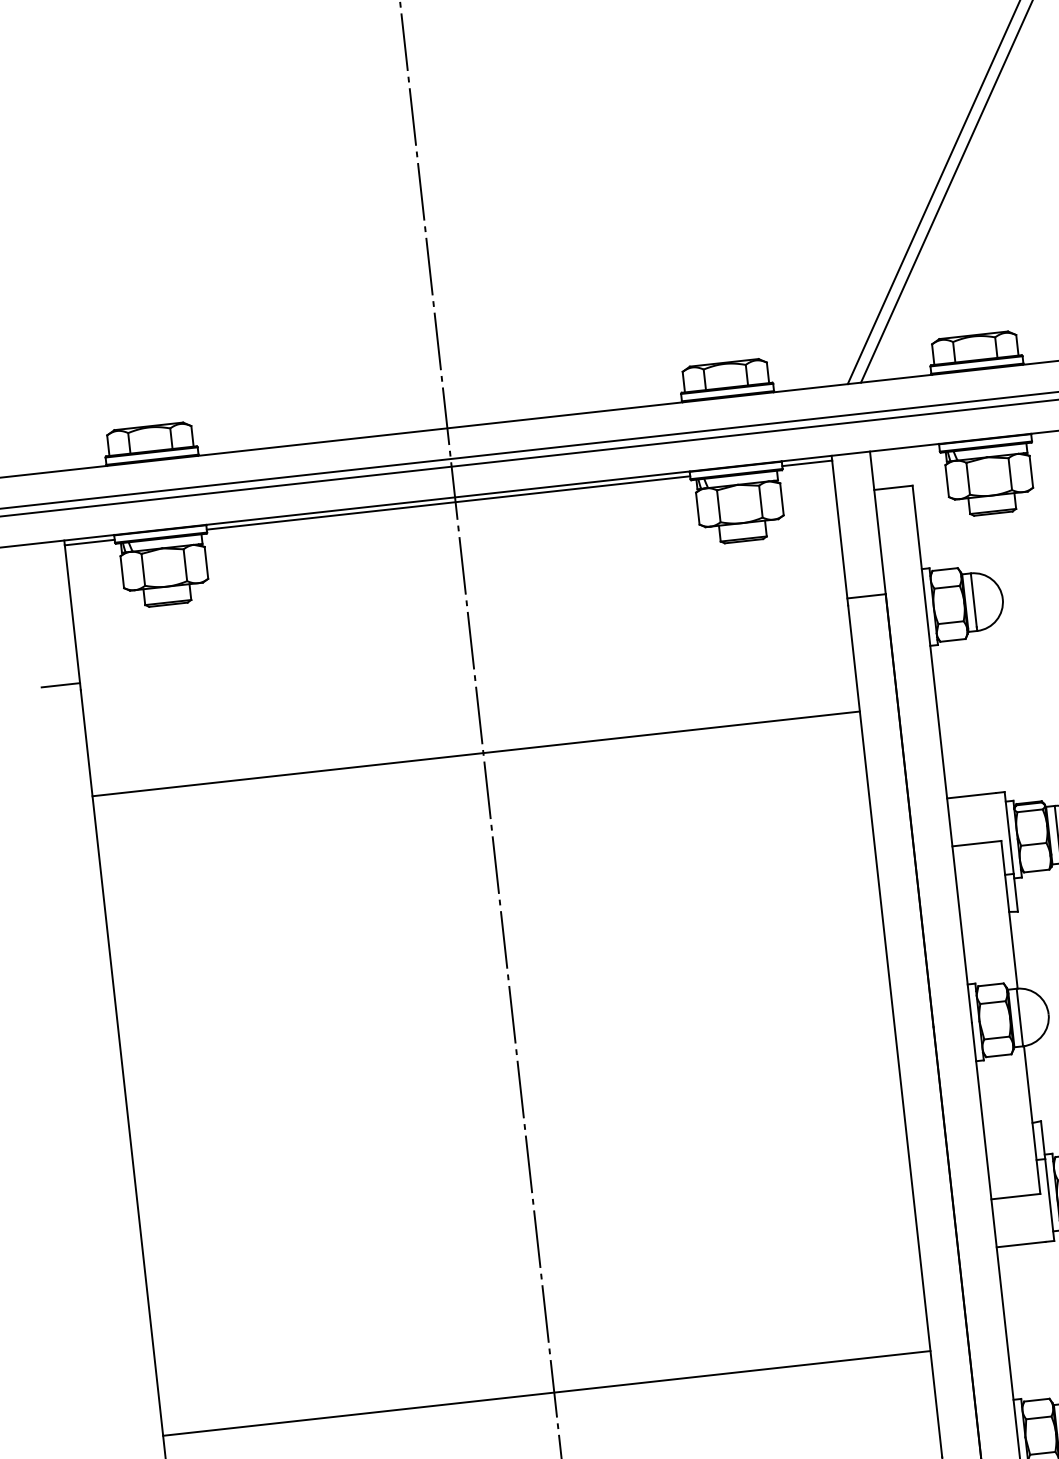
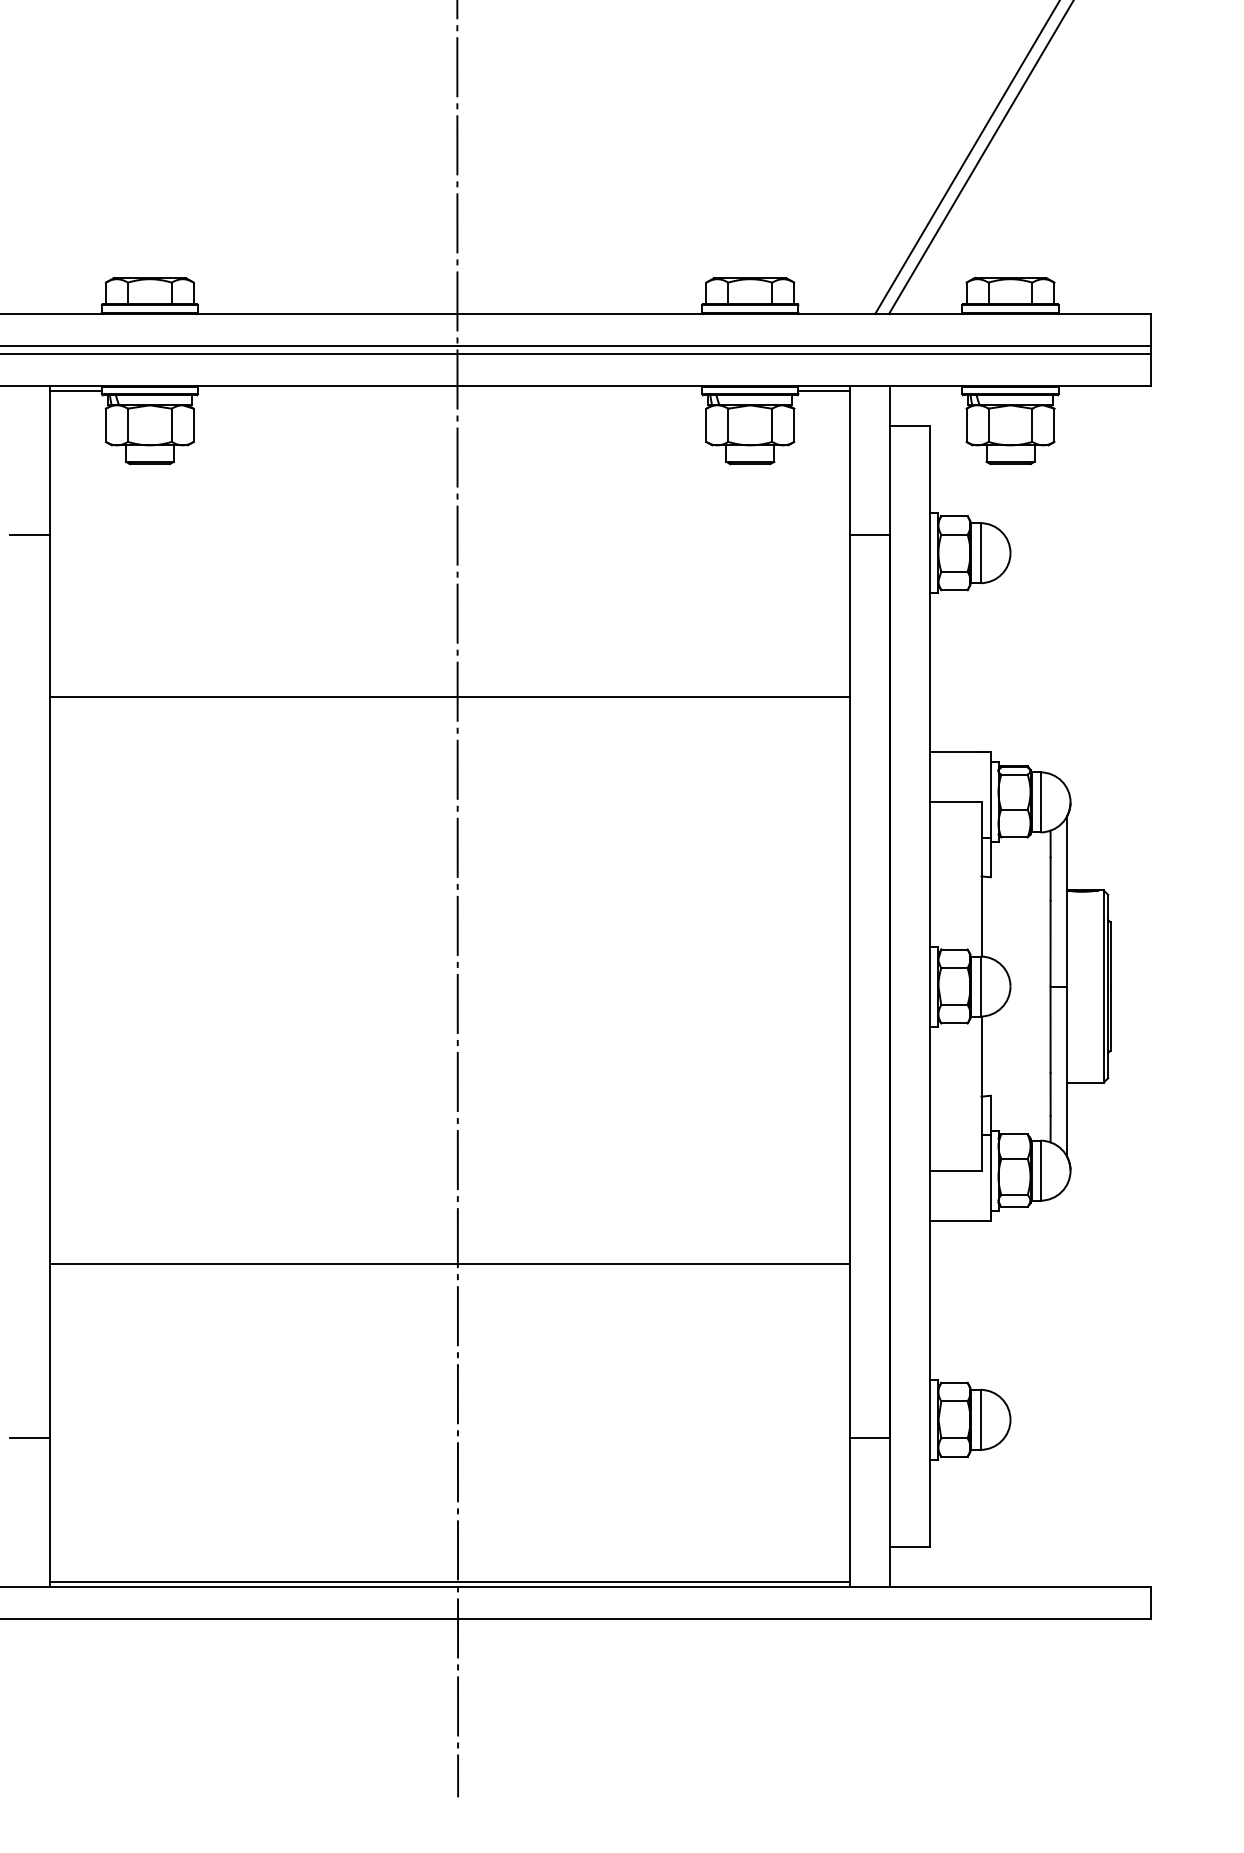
line: (447, 503) -> (449, 391), removed
line: (475, 753) -> (449, 696), moved
line: (546, 1393) -> (449, 1264), moved

